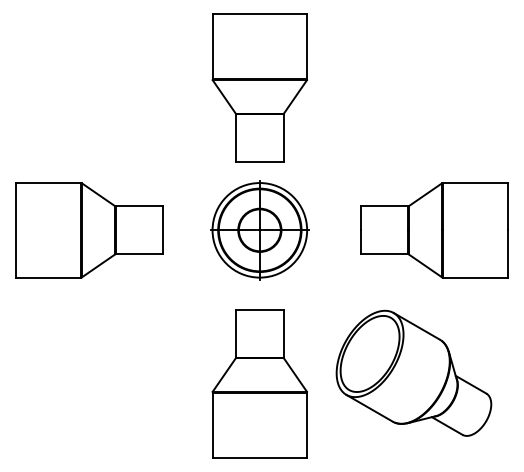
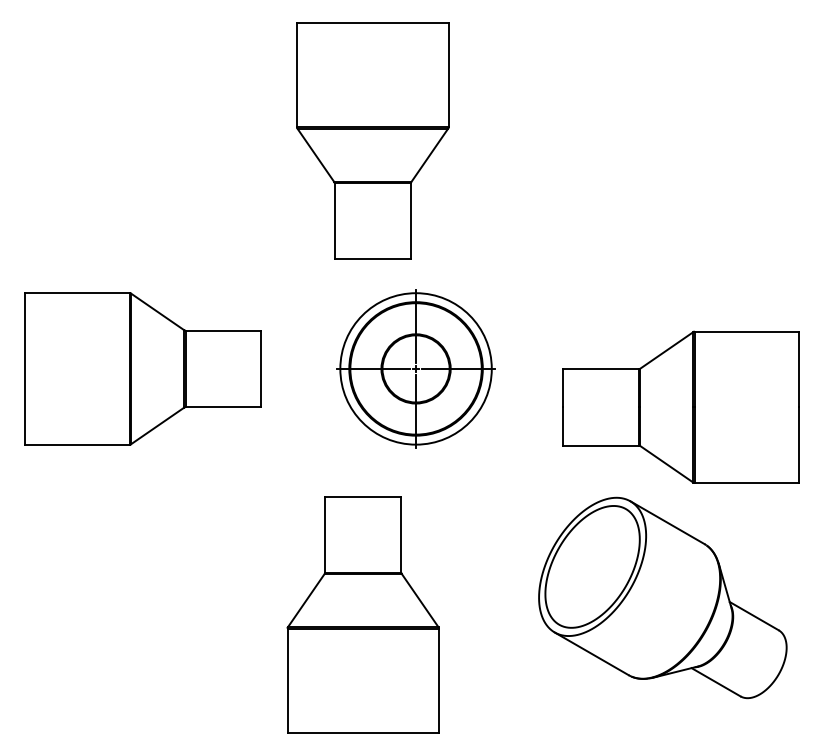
part: (259, 87) -> (372, 140), moved
part: (434, 230) -> (681, 407), moved
part: (259, 383) -> (362, 614), moved

